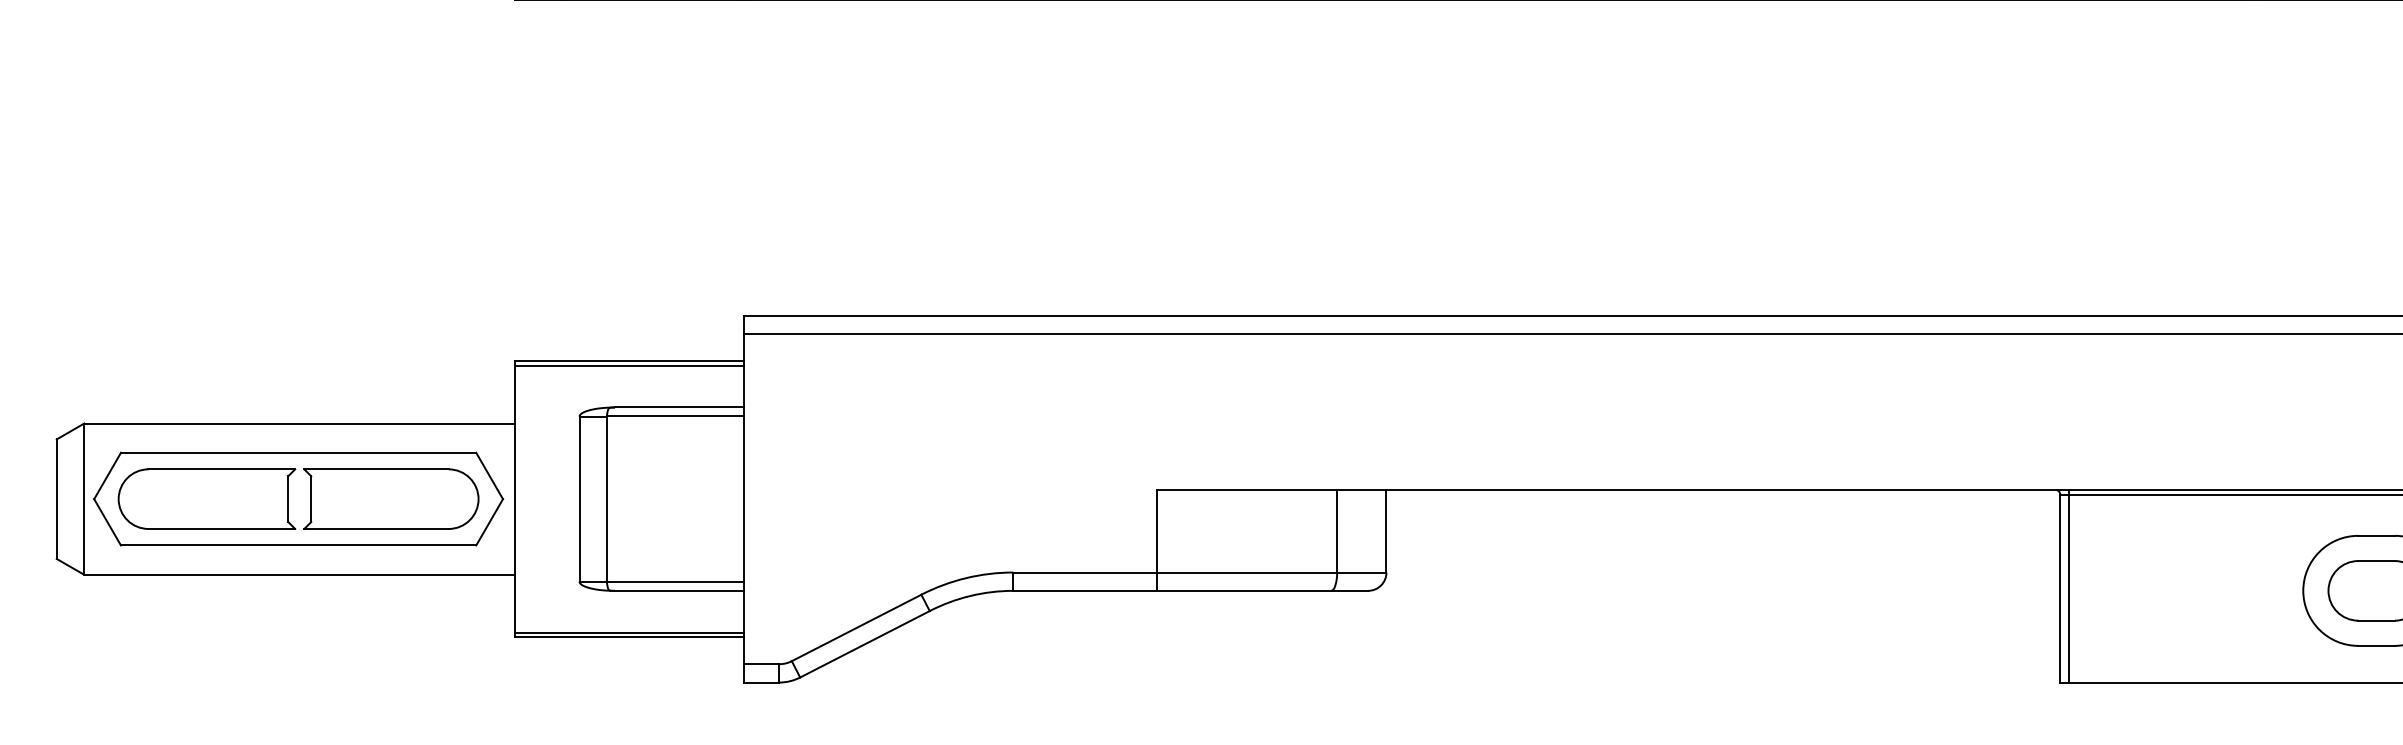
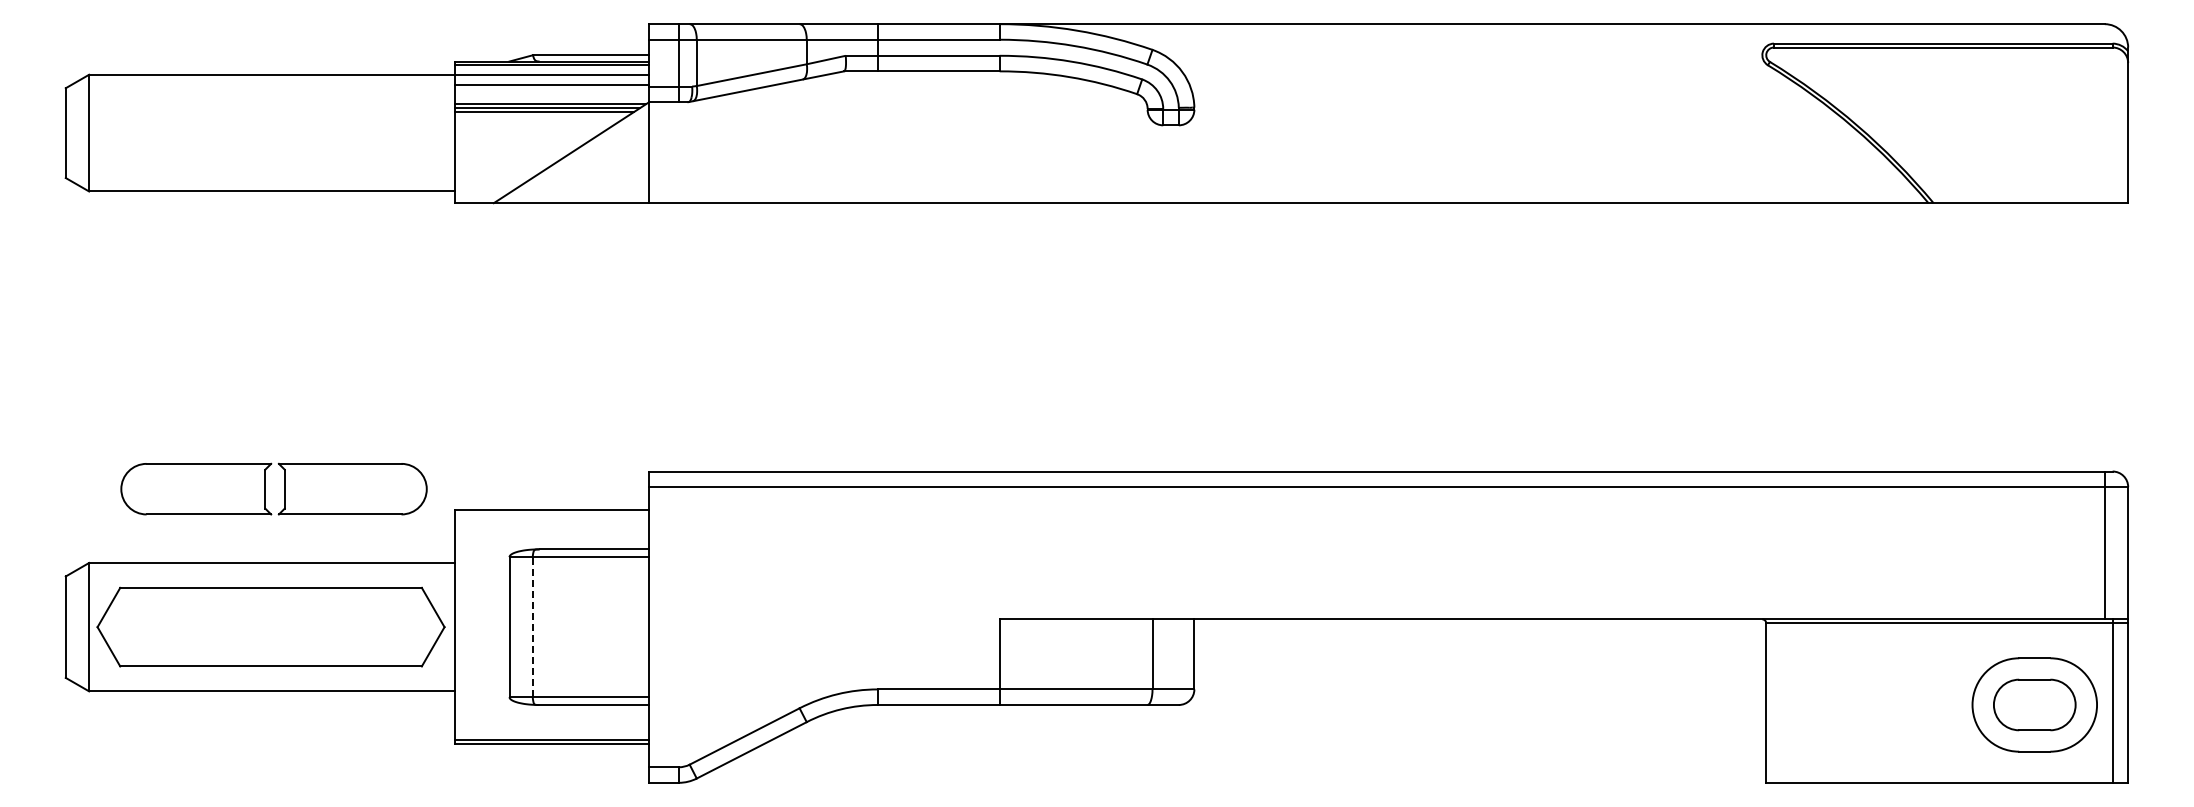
line: (629, 365) -> (551, 513), removed
part: (288, 498) -> (265, 488), moved
line: (606, 498) -> (532, 626), solid -> dashed
line: (2069, 585) -> (1774, 700), removed

